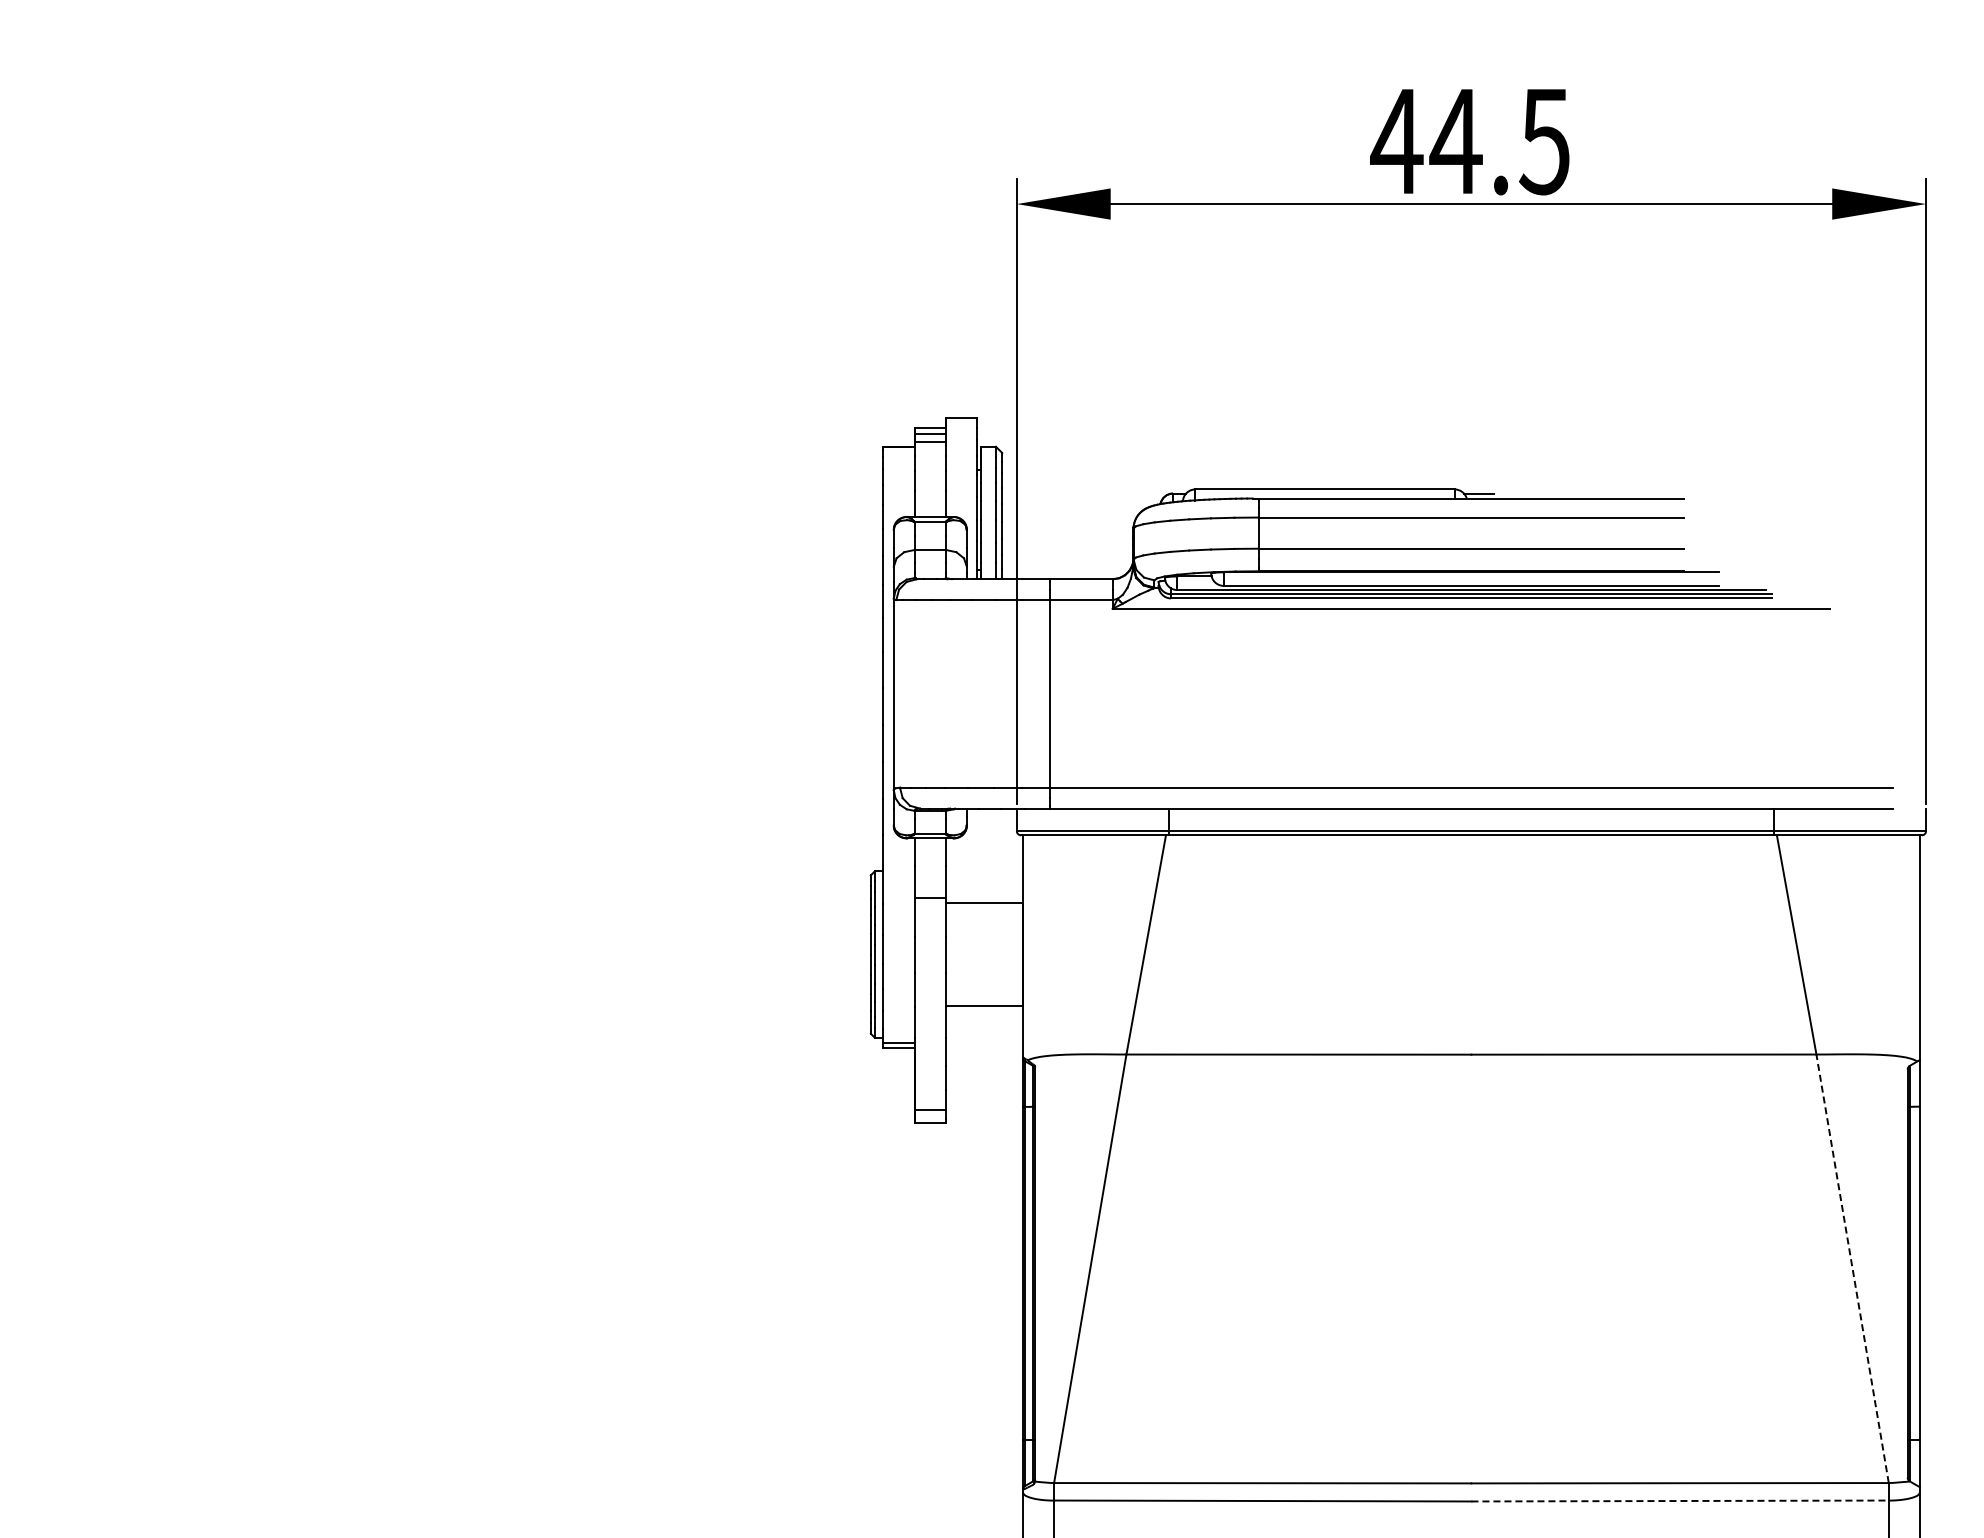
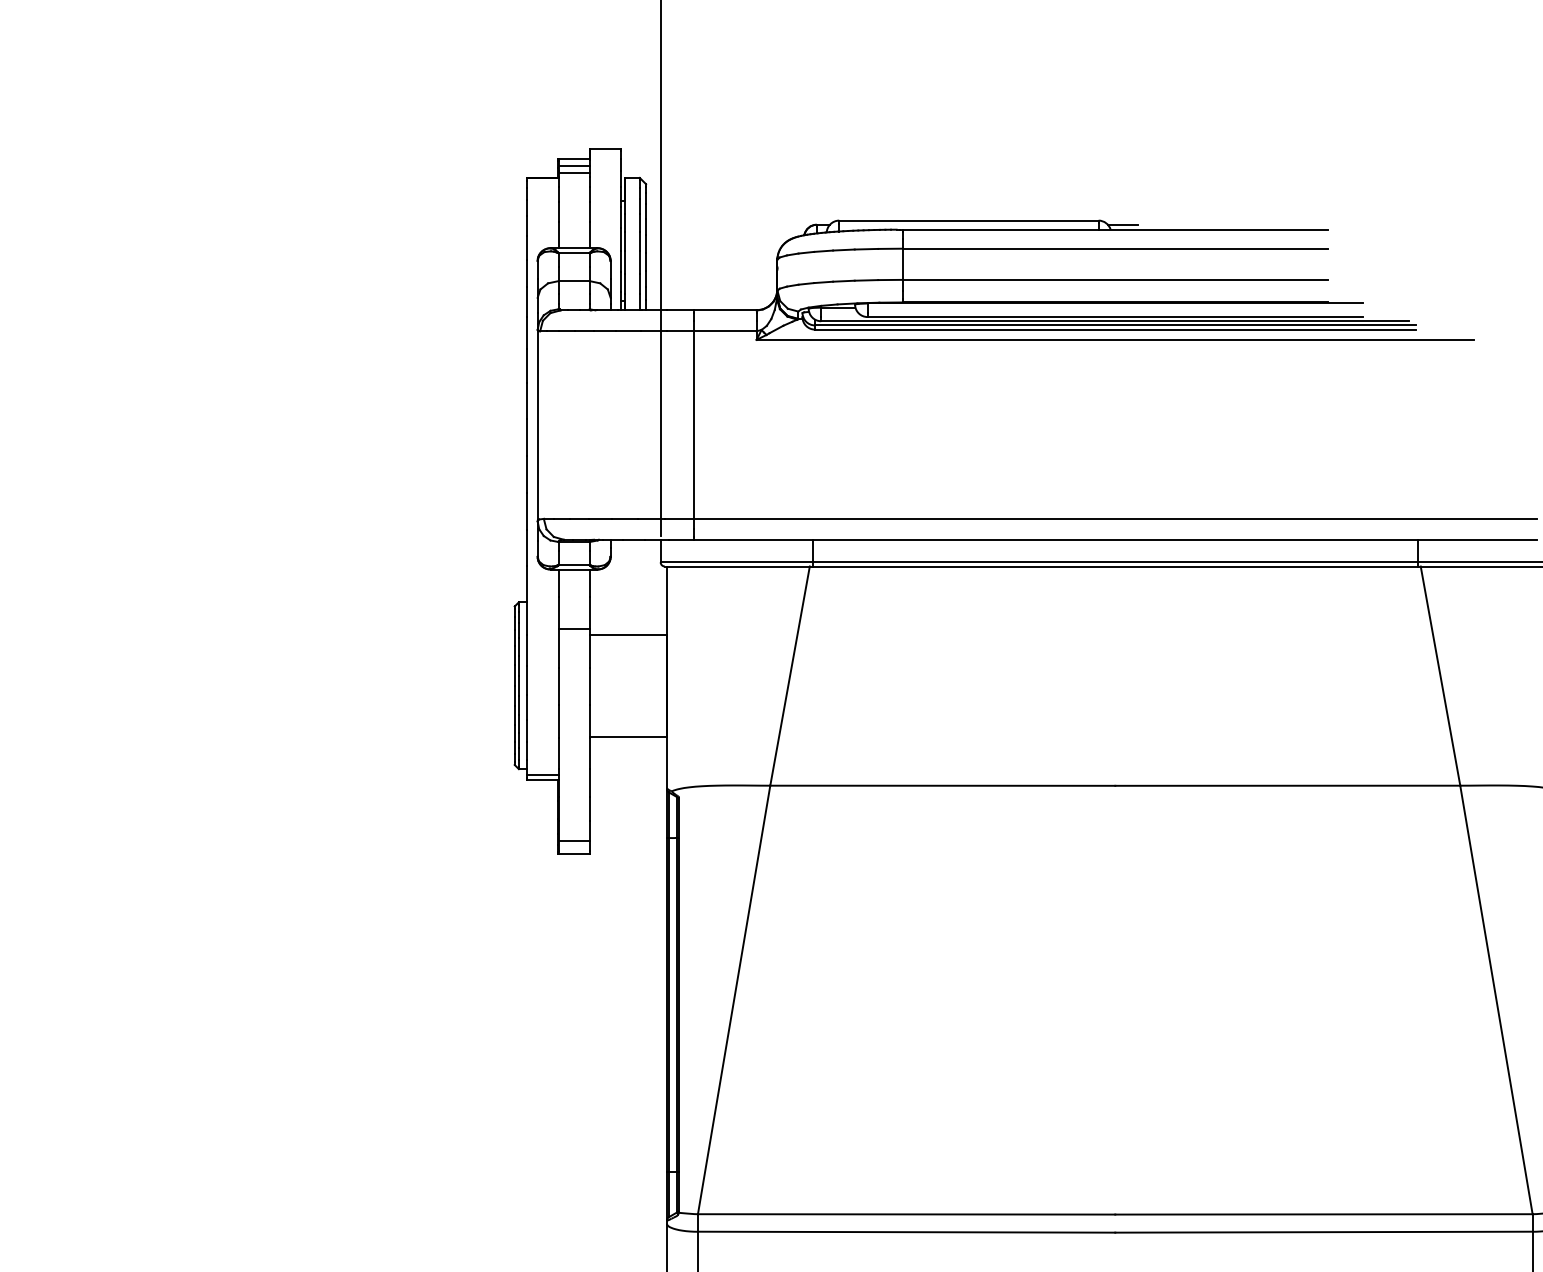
line: (1852, 1268) -> (1496, 999), dashed -> solid
line: (1680, 1501) -> (1324, 1232), dashed -> solid

